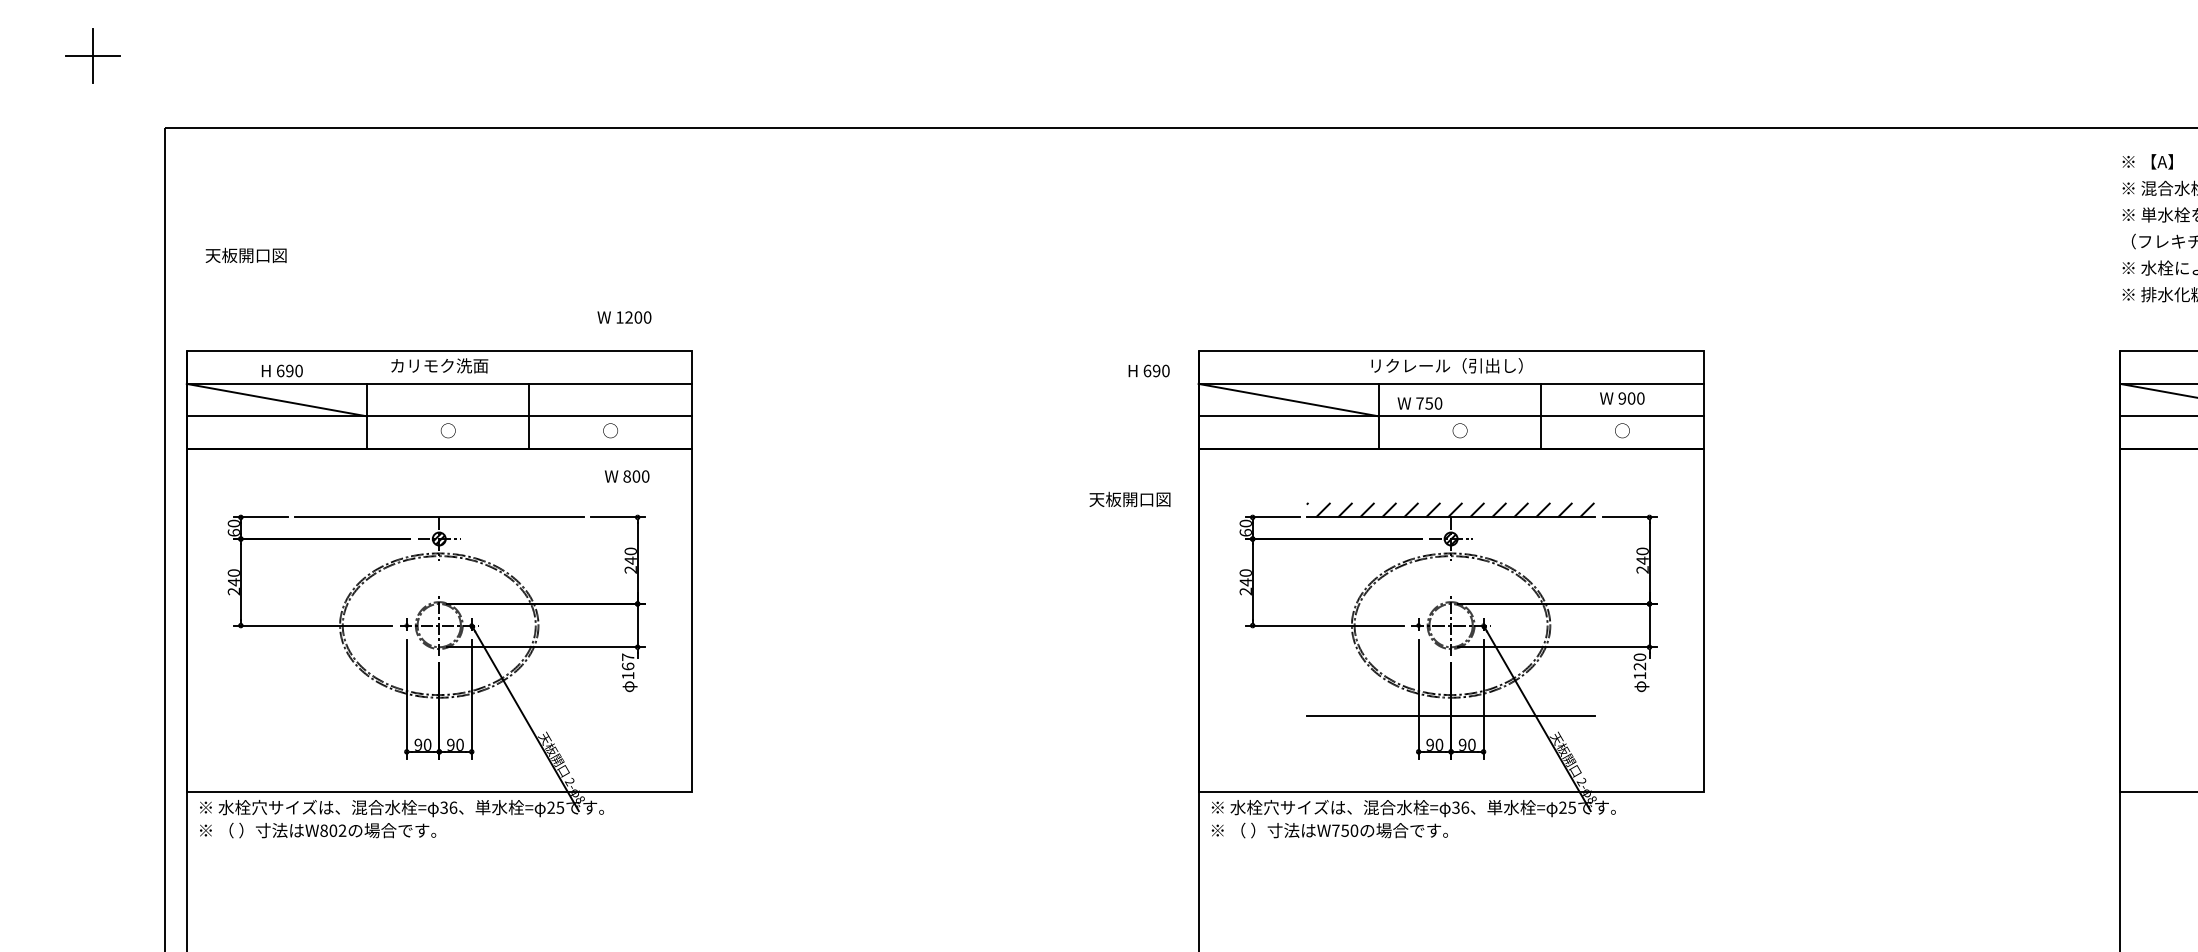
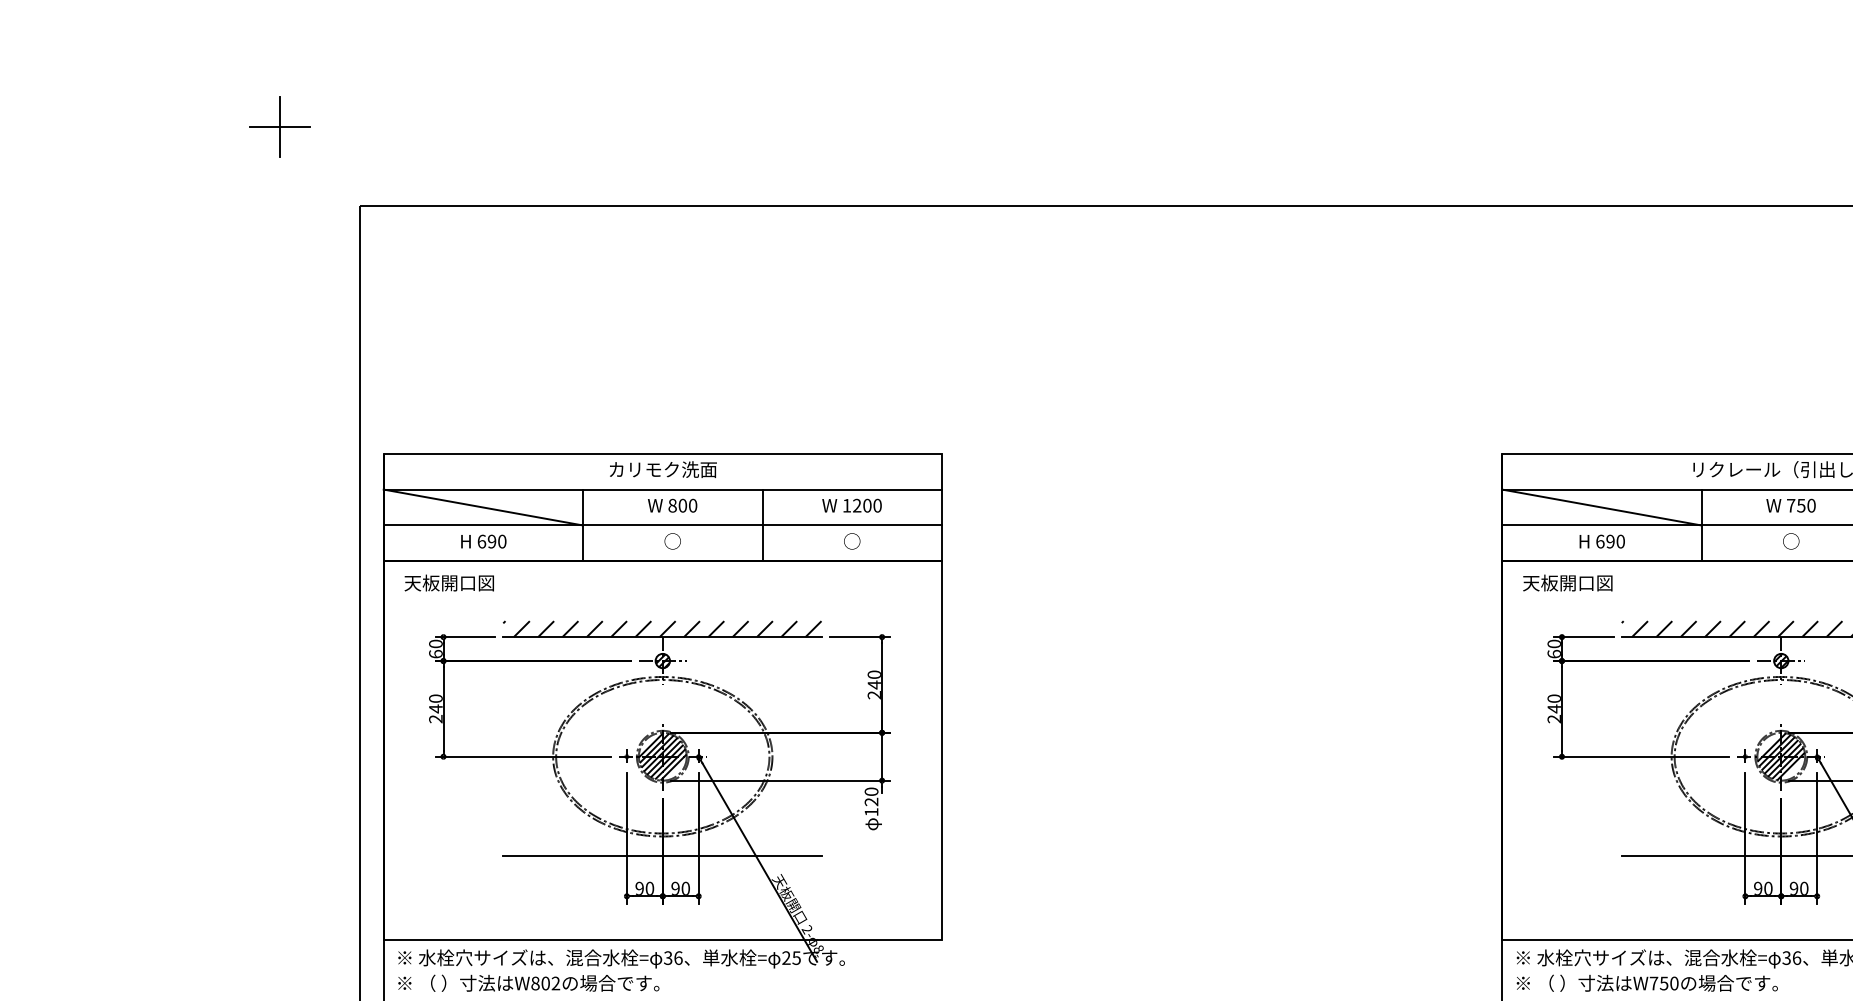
text: (245, 255) -> (448, 583), moved
text: (624, 317) -> (852, 505), moved
text: (281, 370) -> (482, 541), moved
text: (1148, 370) -> (1601, 541), moved
text: (1419, 403) -> (1790, 505), moved
text: (626, 476) -> (671, 505), moved
text: (1129, 498) -> (1567, 581), moved
hatch: (438, 509) -> (661, 628), added
hatch: (438, 625) -> (661, 756), added
hatch: (1450, 625) -> (1780, 756), added
text: (627, 661) -> (870, 796), 167 -> 120
line: (438, 715) -> (661, 856), added

